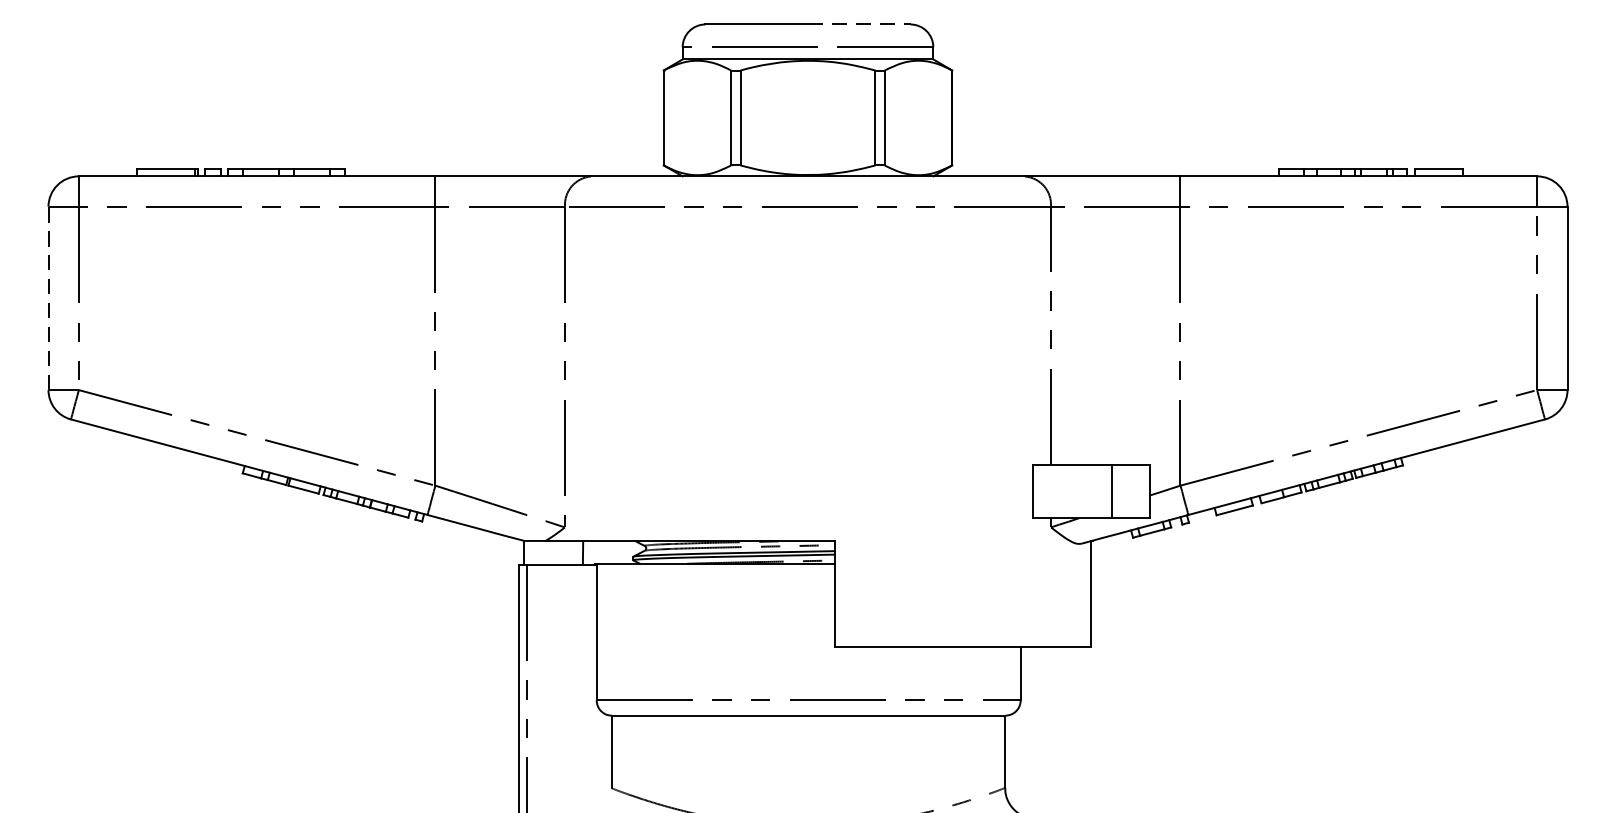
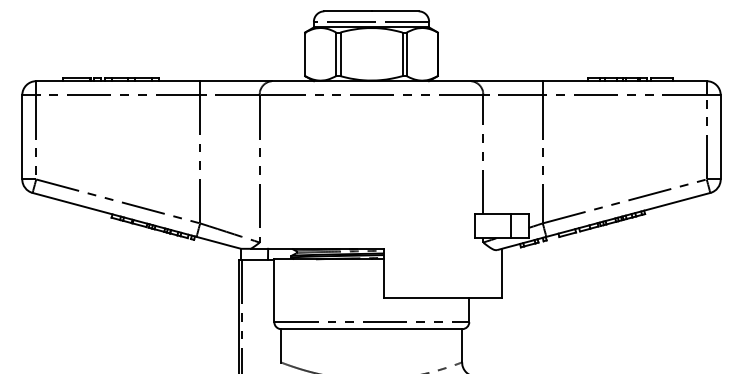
line: (860, 24) -> (395, 11), dashed -> solid
line: (48, 296) -> (22, 136), dashed -> solid

